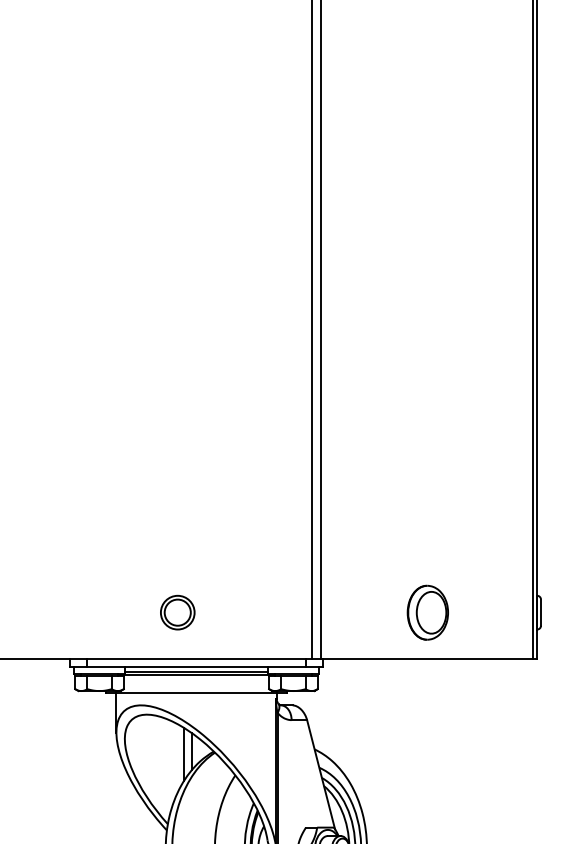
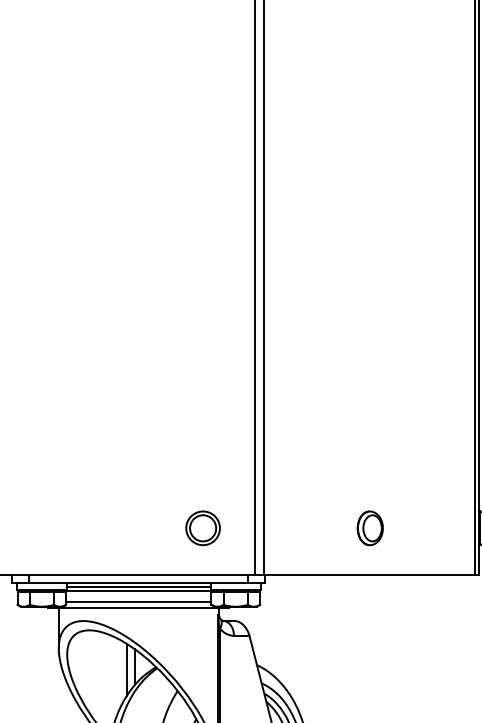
part: (177, 612) -> (202, 528), moved
part: (427, 612) -> (369, 528), size x0.62
line: (196, 686) -> (138, 602), added

